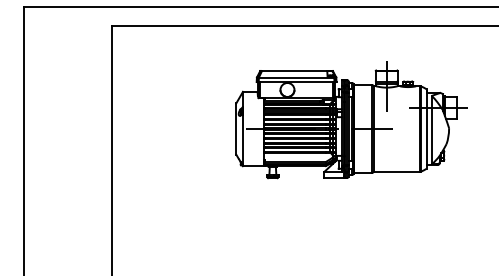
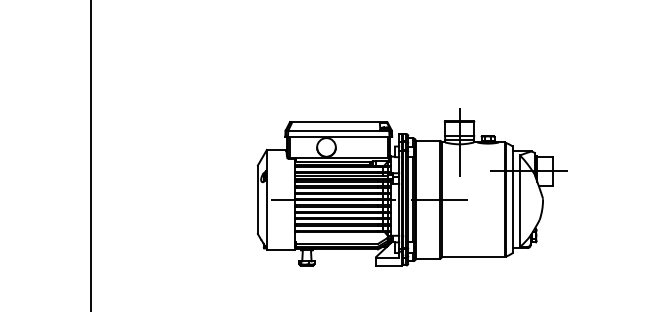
part: (351, 120) -> (412, 188), moved

